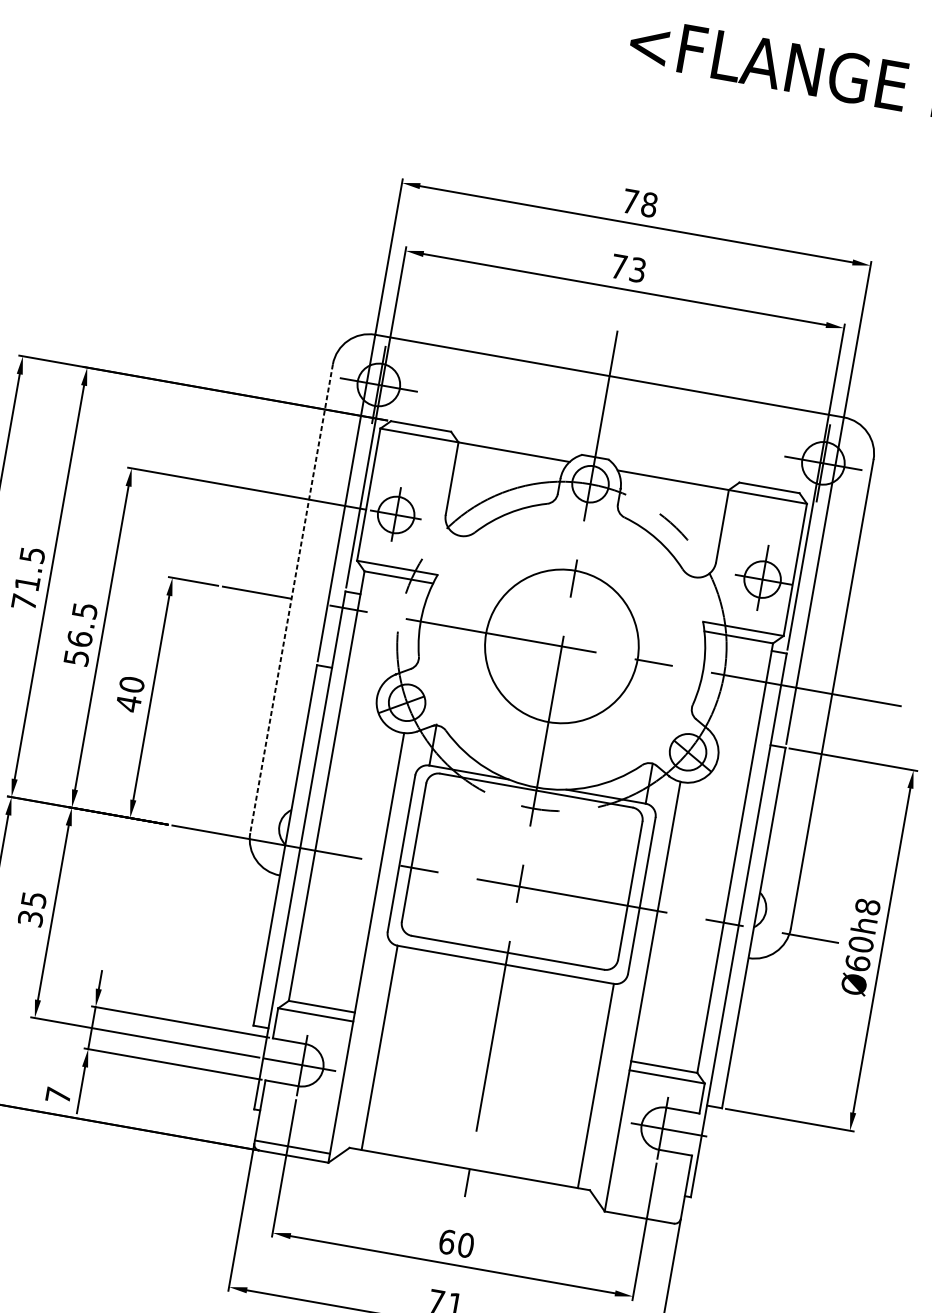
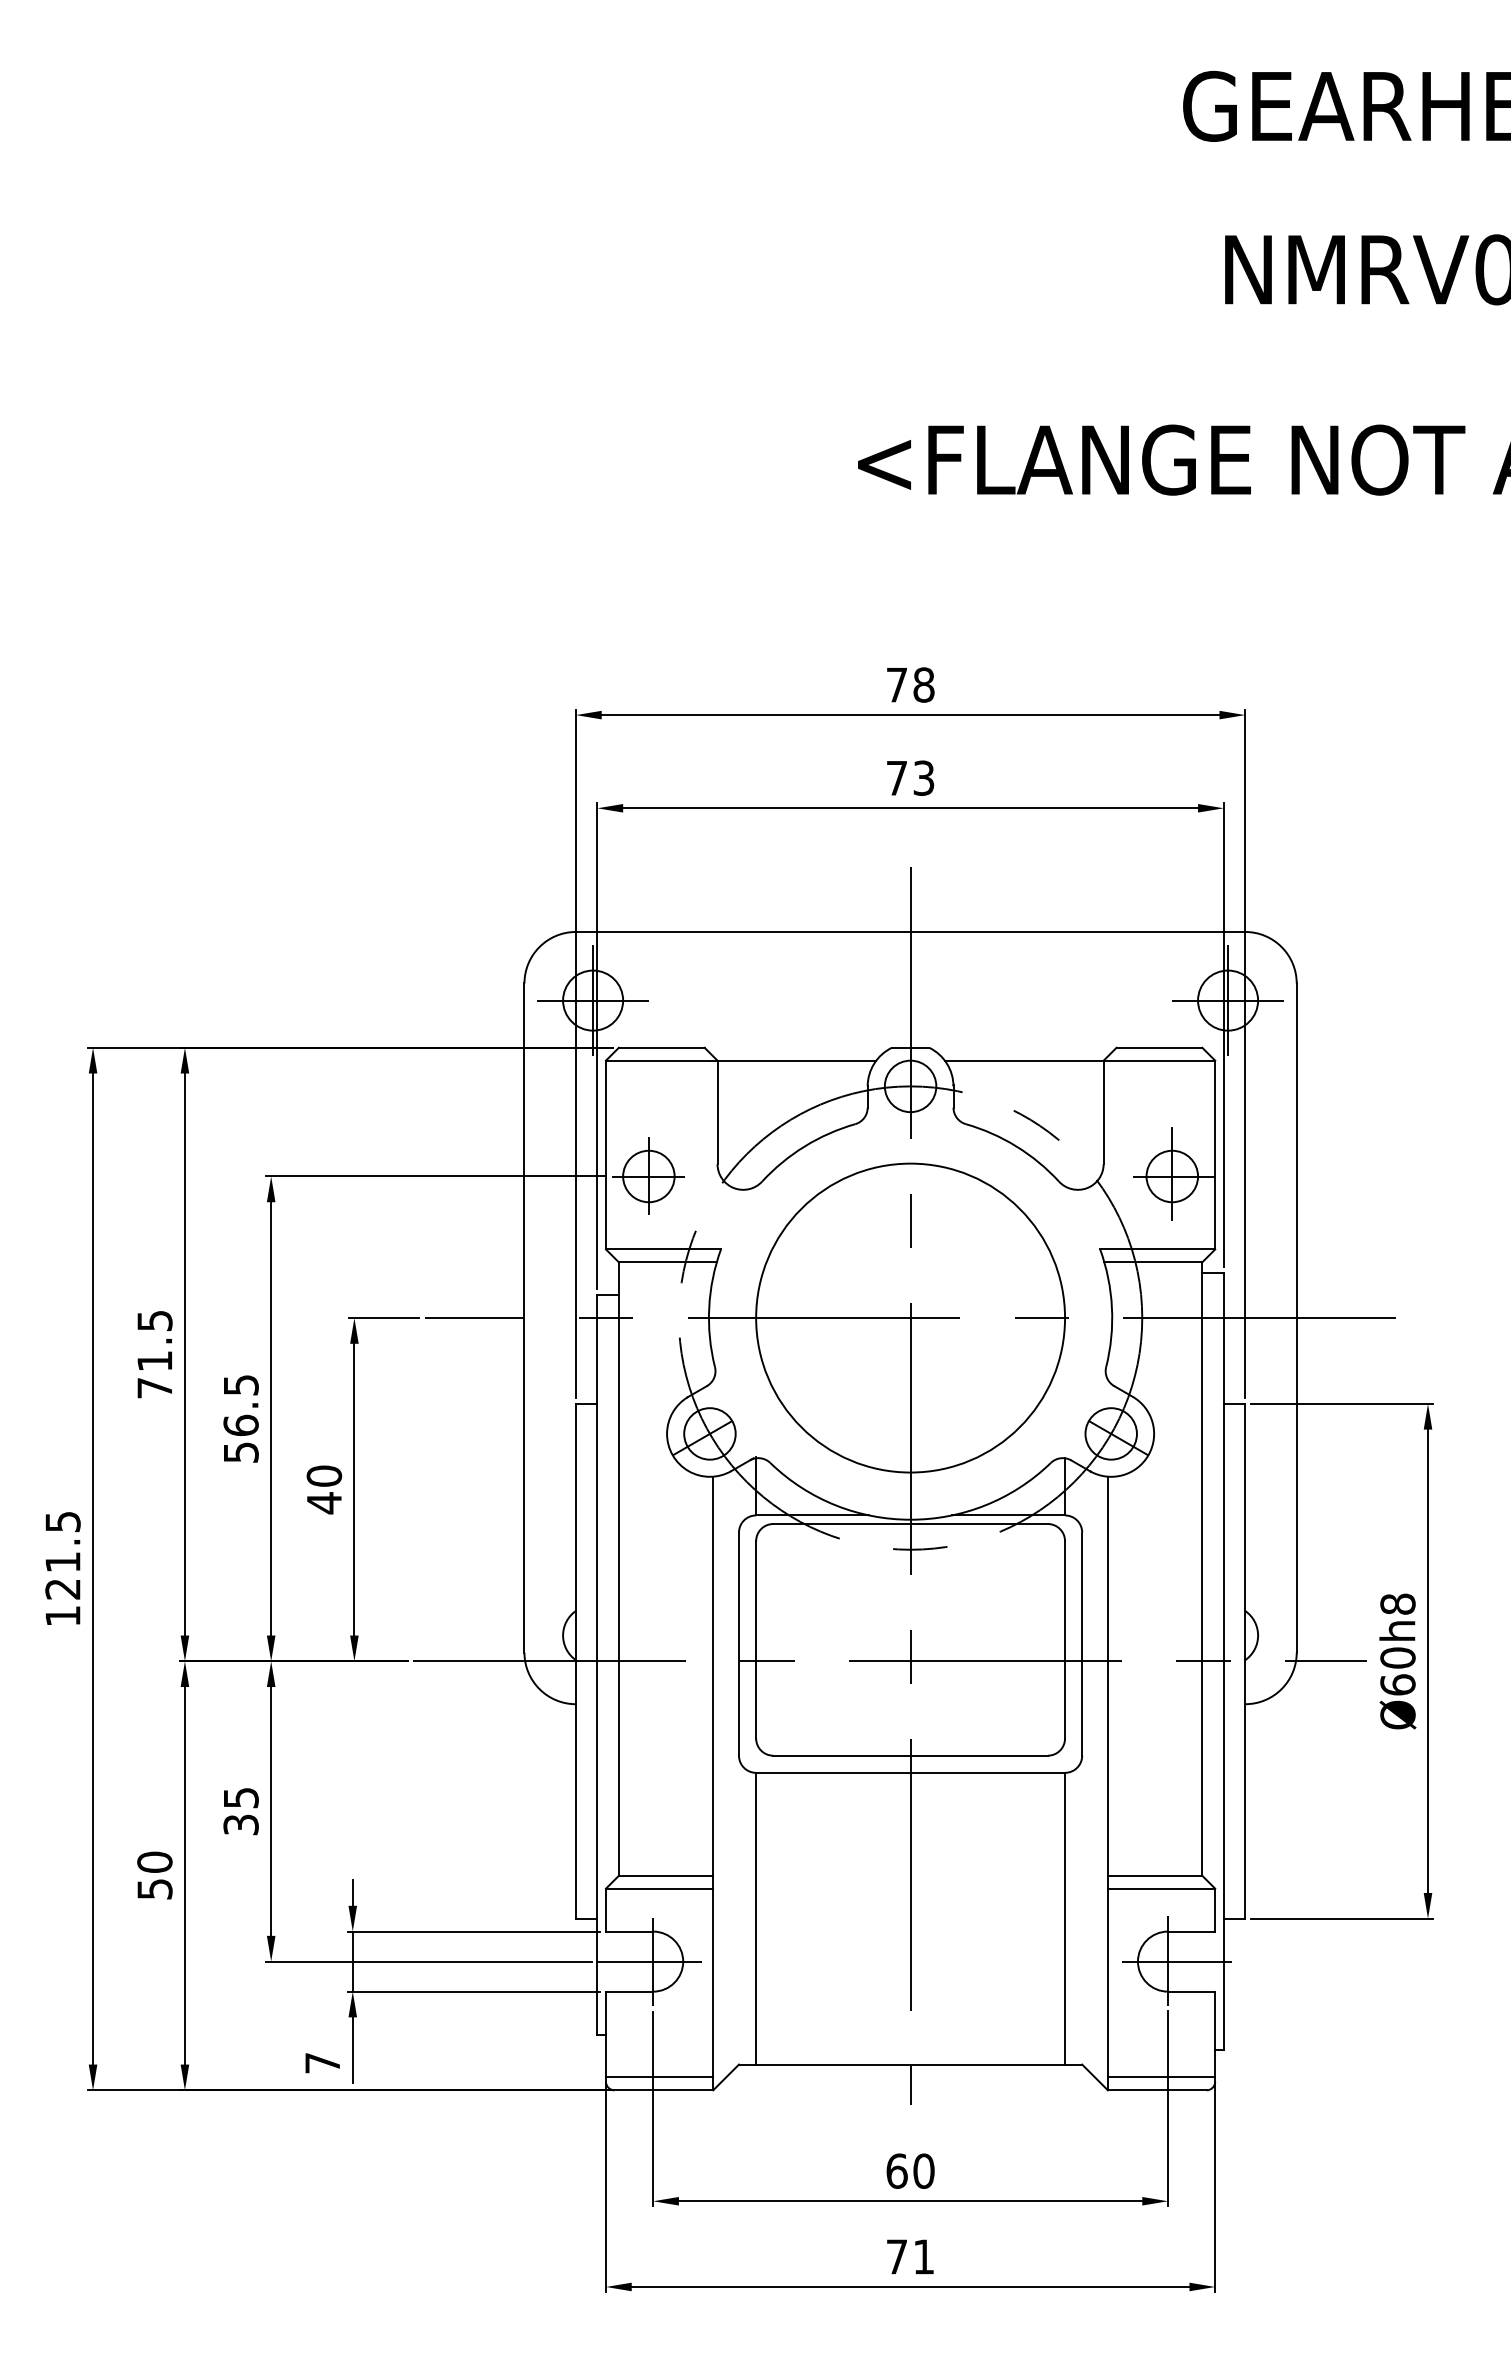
line: (291, 599) -> (524, 1318), dashed -> solid
circle: (561, 646) -> (910, 1317), size x1.43
line: (643, 1209) -> (1161, 2077), added

